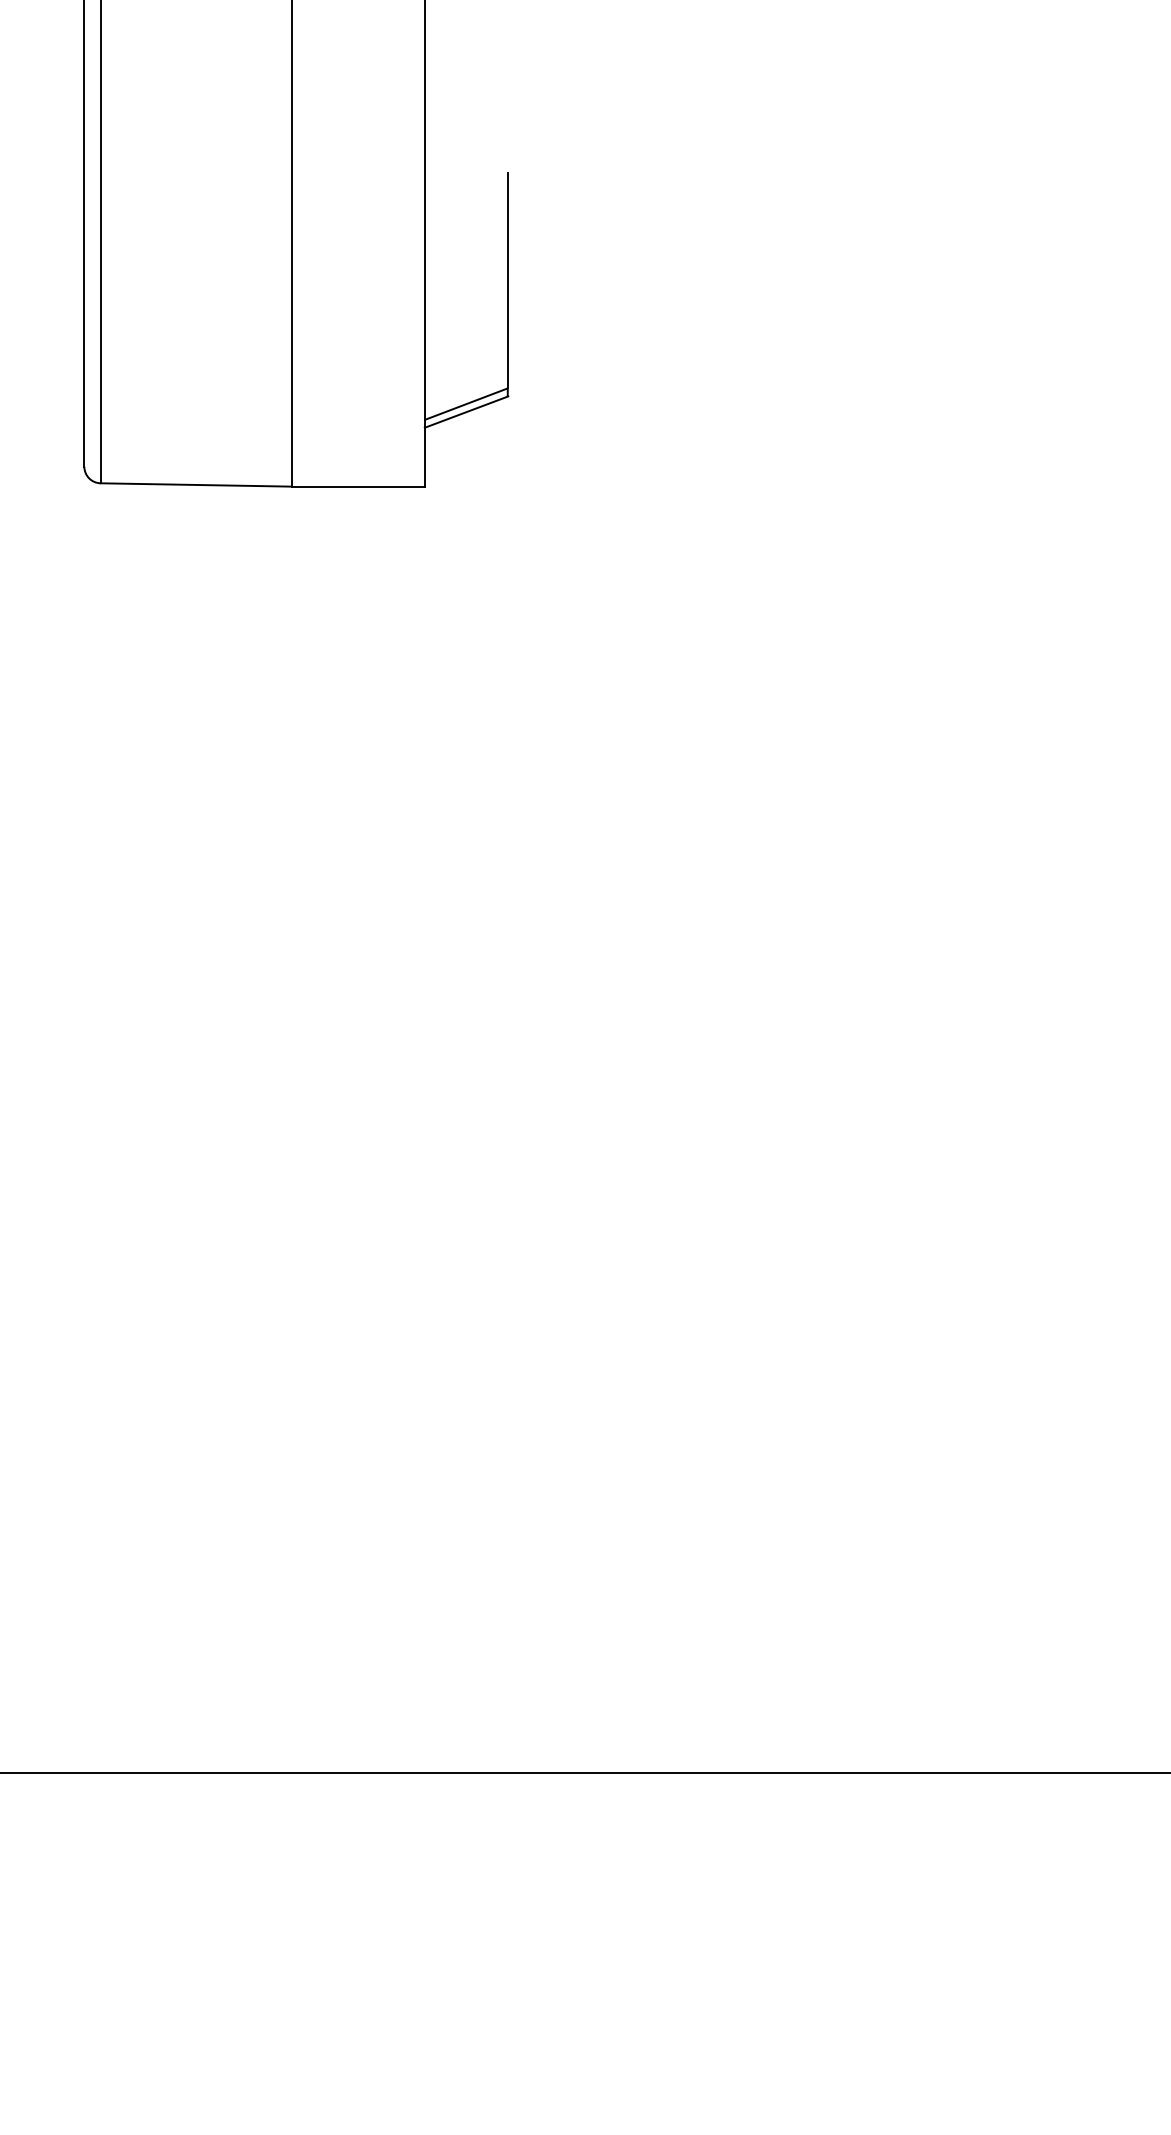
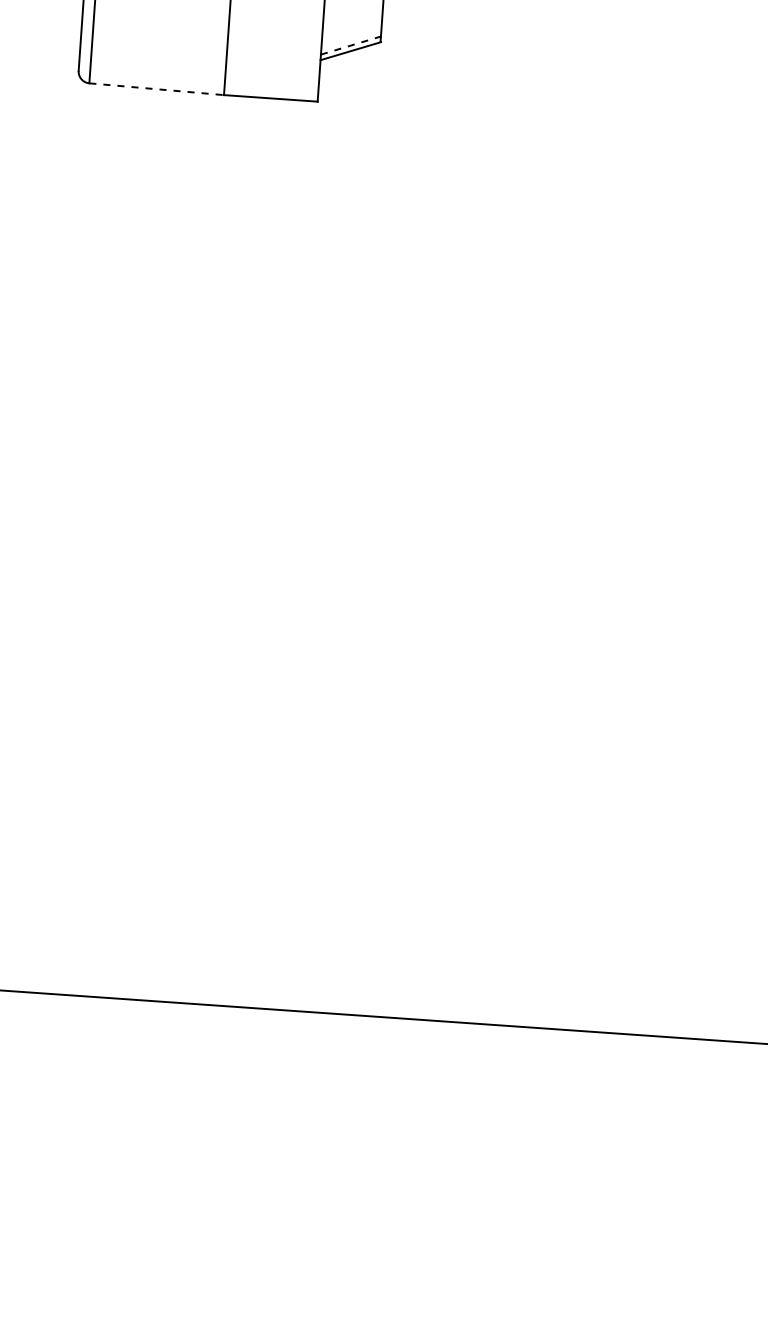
line: (466, 404) -> (351, 45), solid -> dashed
line: (196, 484) -> (156, 88), solid -> dashed

